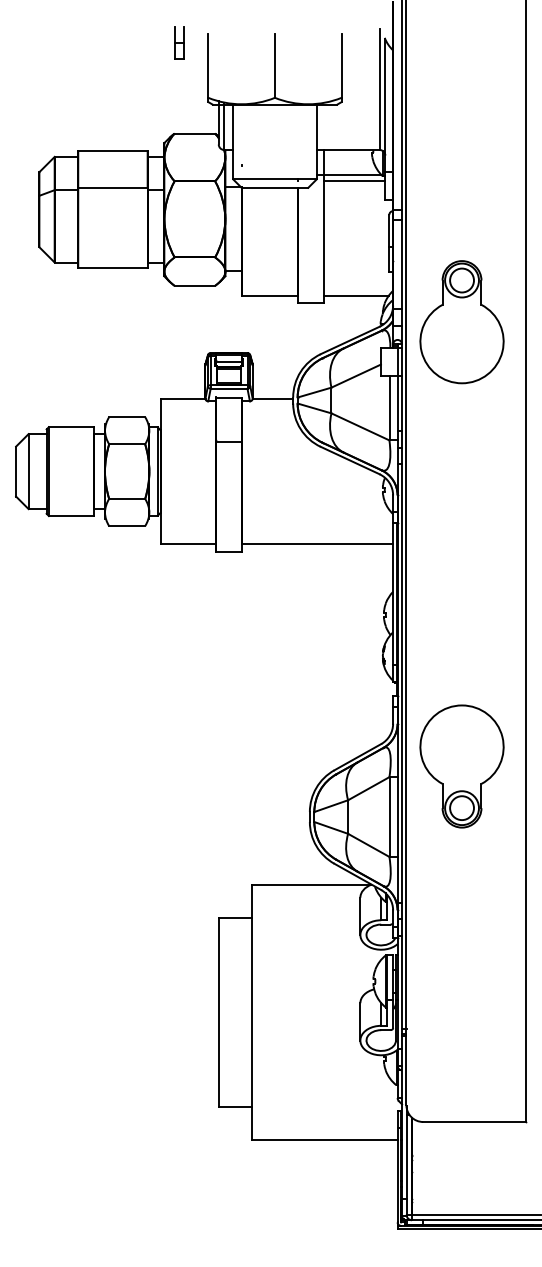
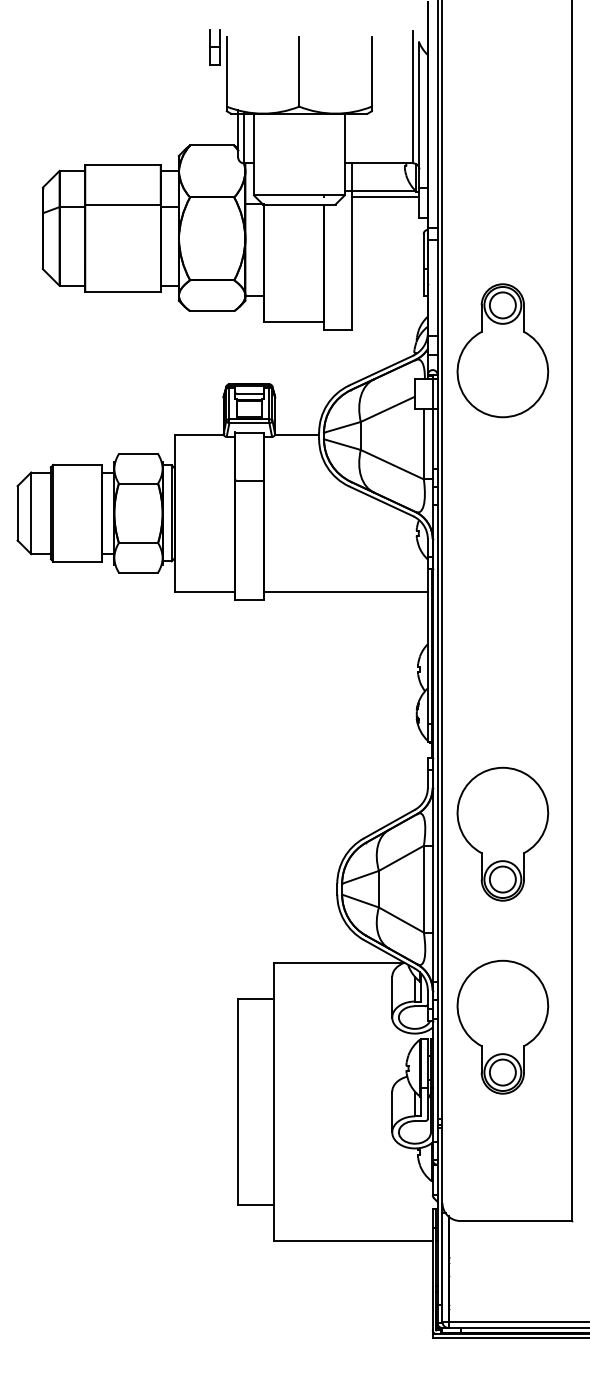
part: (179, 43) -> (214, 47), moved
line: (356, 296) -> (387, 322), removed
part: (461, 943) -> (502, 1026), added

